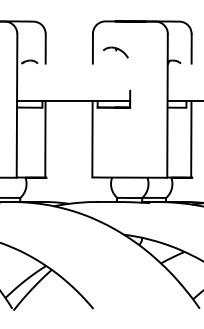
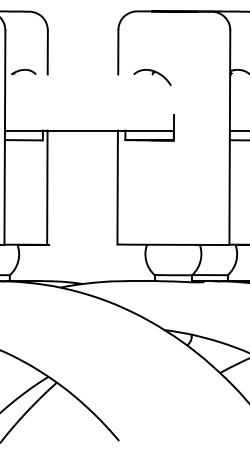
part: (115, 52) -> (152, 77), moved

